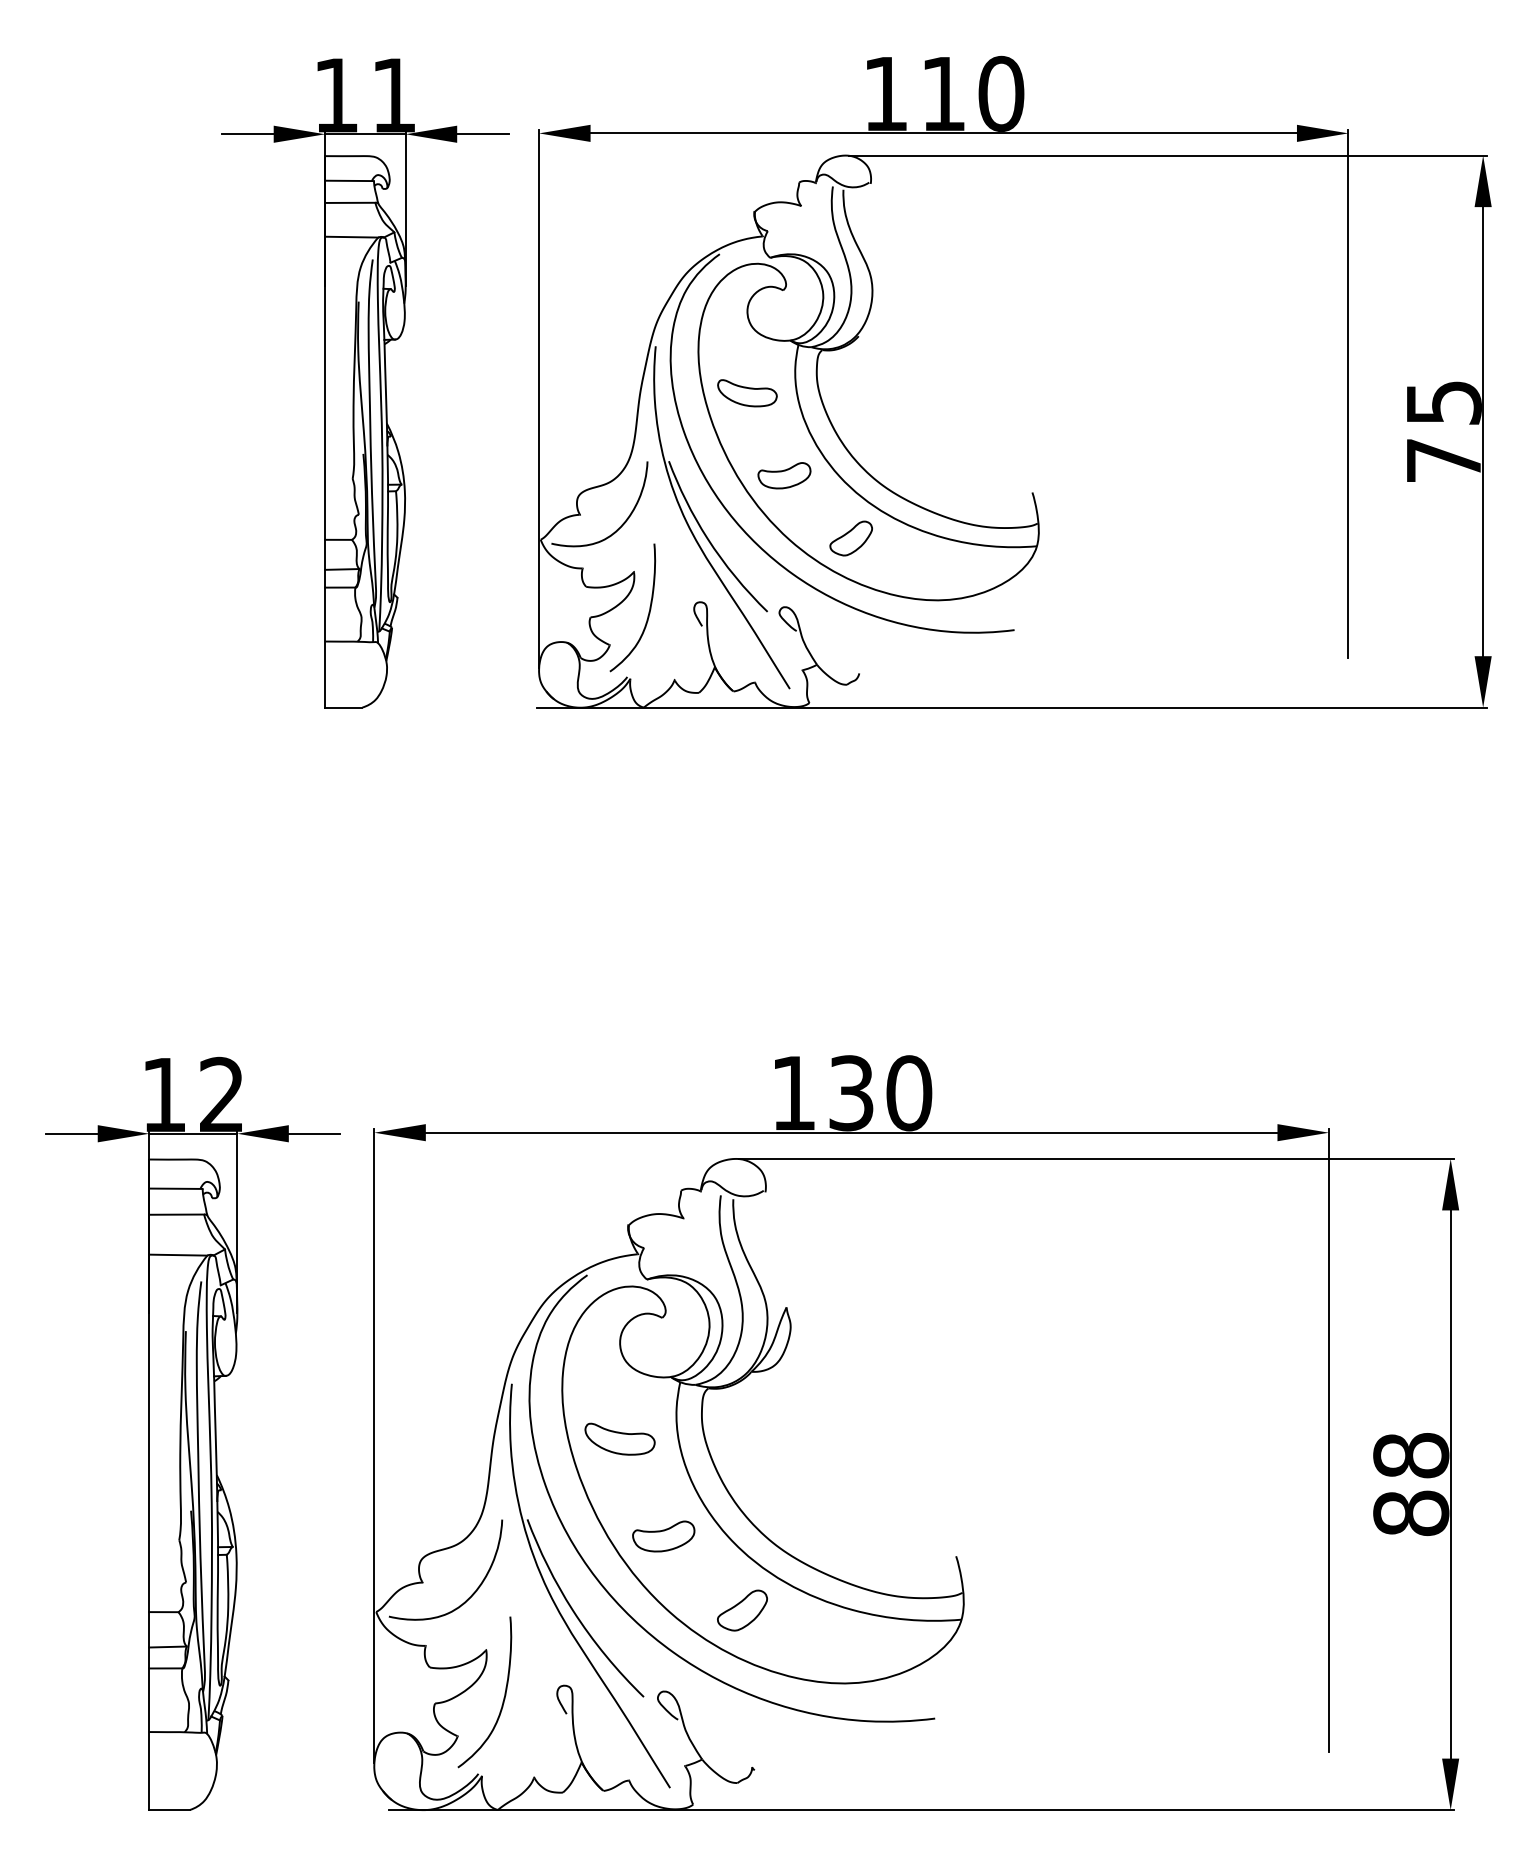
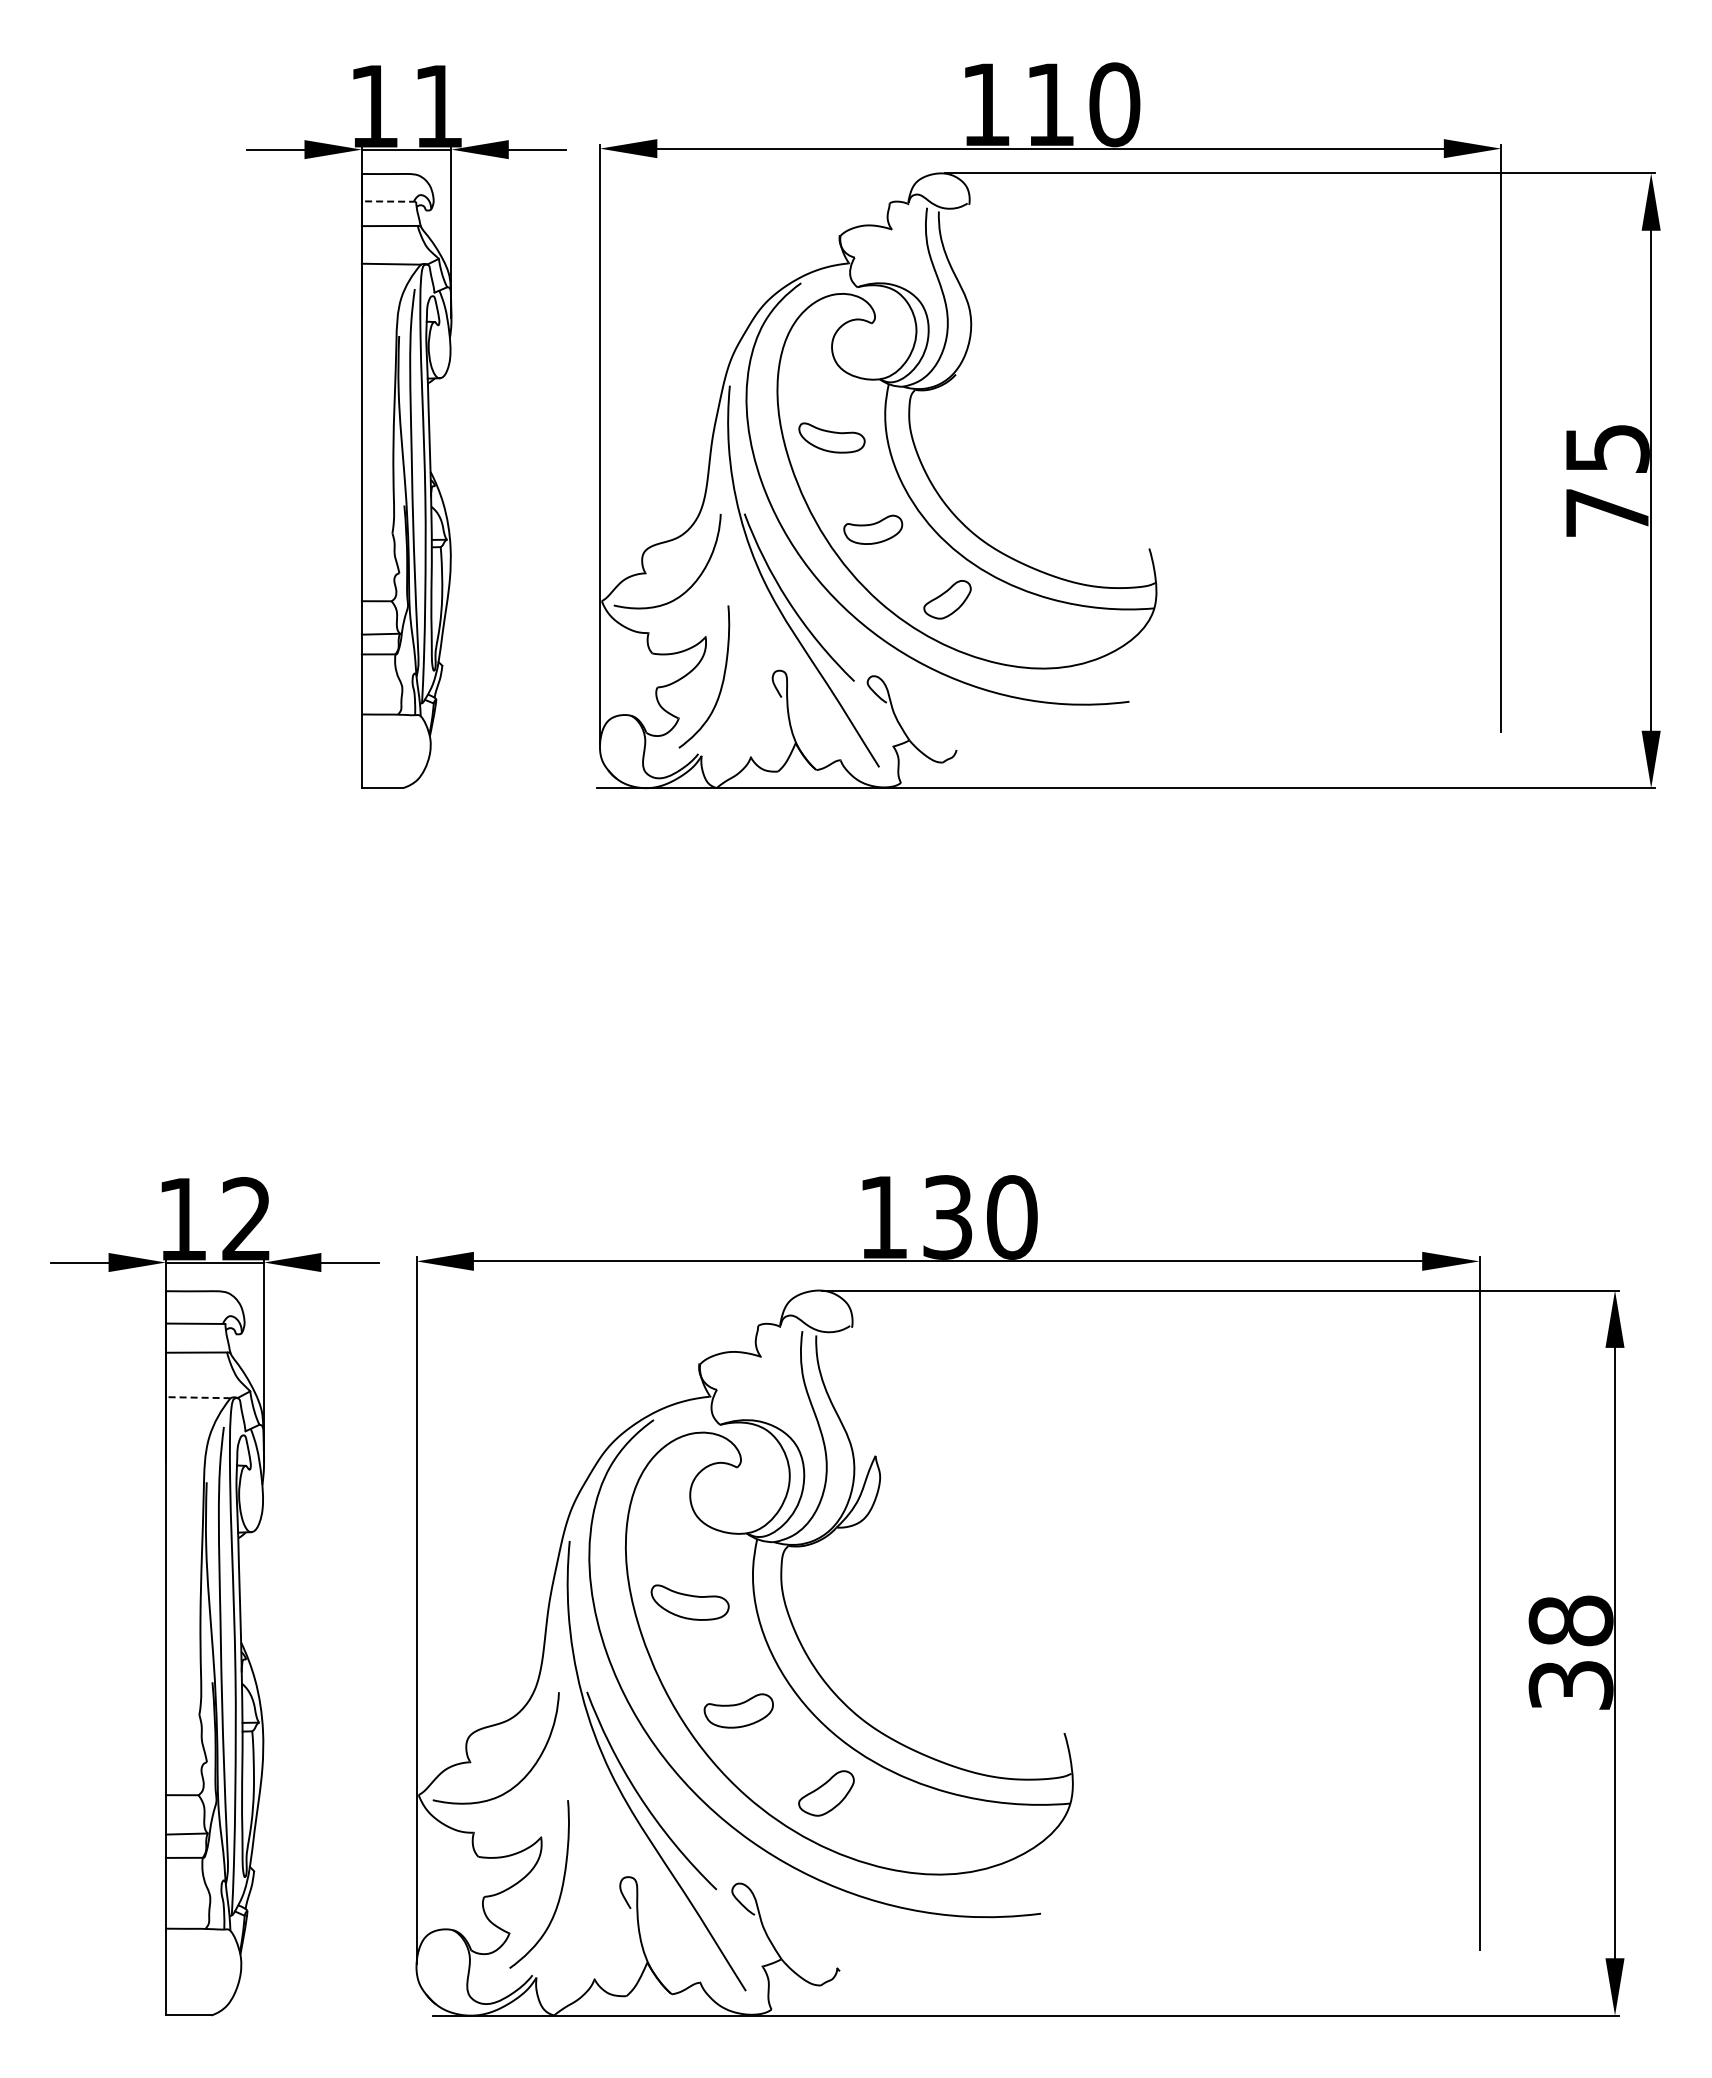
line: (349, 180) -> (388, 201), solid -> dashed
line: (177, 1254) -> (197, 1397), solid -> dashed
text: (1410, 1513) -> (1570, 1685), 88 -> 38

